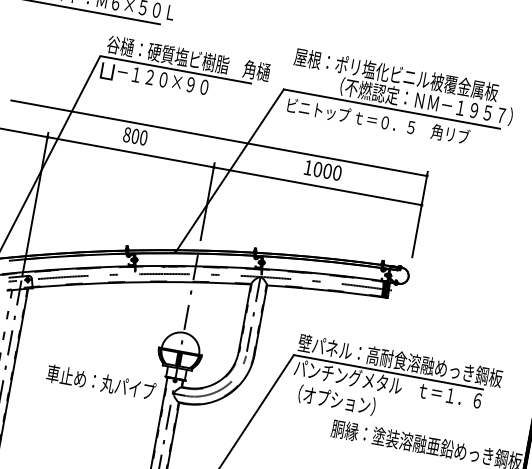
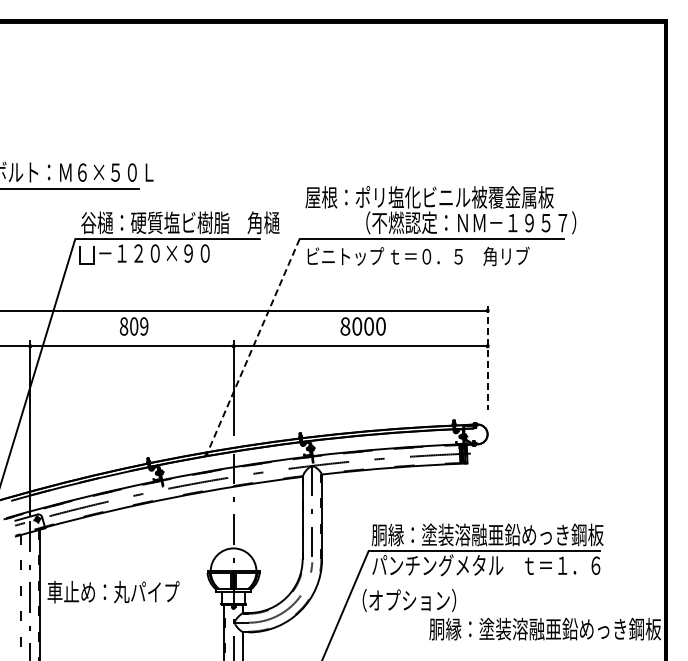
text: (143, 137) -> (144, 326), 800 -> 809
text: (308, 167) -> (345, 326), 1000 -> 8000
line: (230, 170) -> (253, 346), solid -> dashed
line: (419, 215) -> (487, 358), solid -> dashed
text: (400, 360) -> (495, 534), 壁パネル：高耐食溶融めっき鋼板 -> 胴縁：塗装溶融亜鉛めっき鋼板
text: (101, 382) -> (113, 591), moved
text: (337, 400) -> (409, 600), moved

